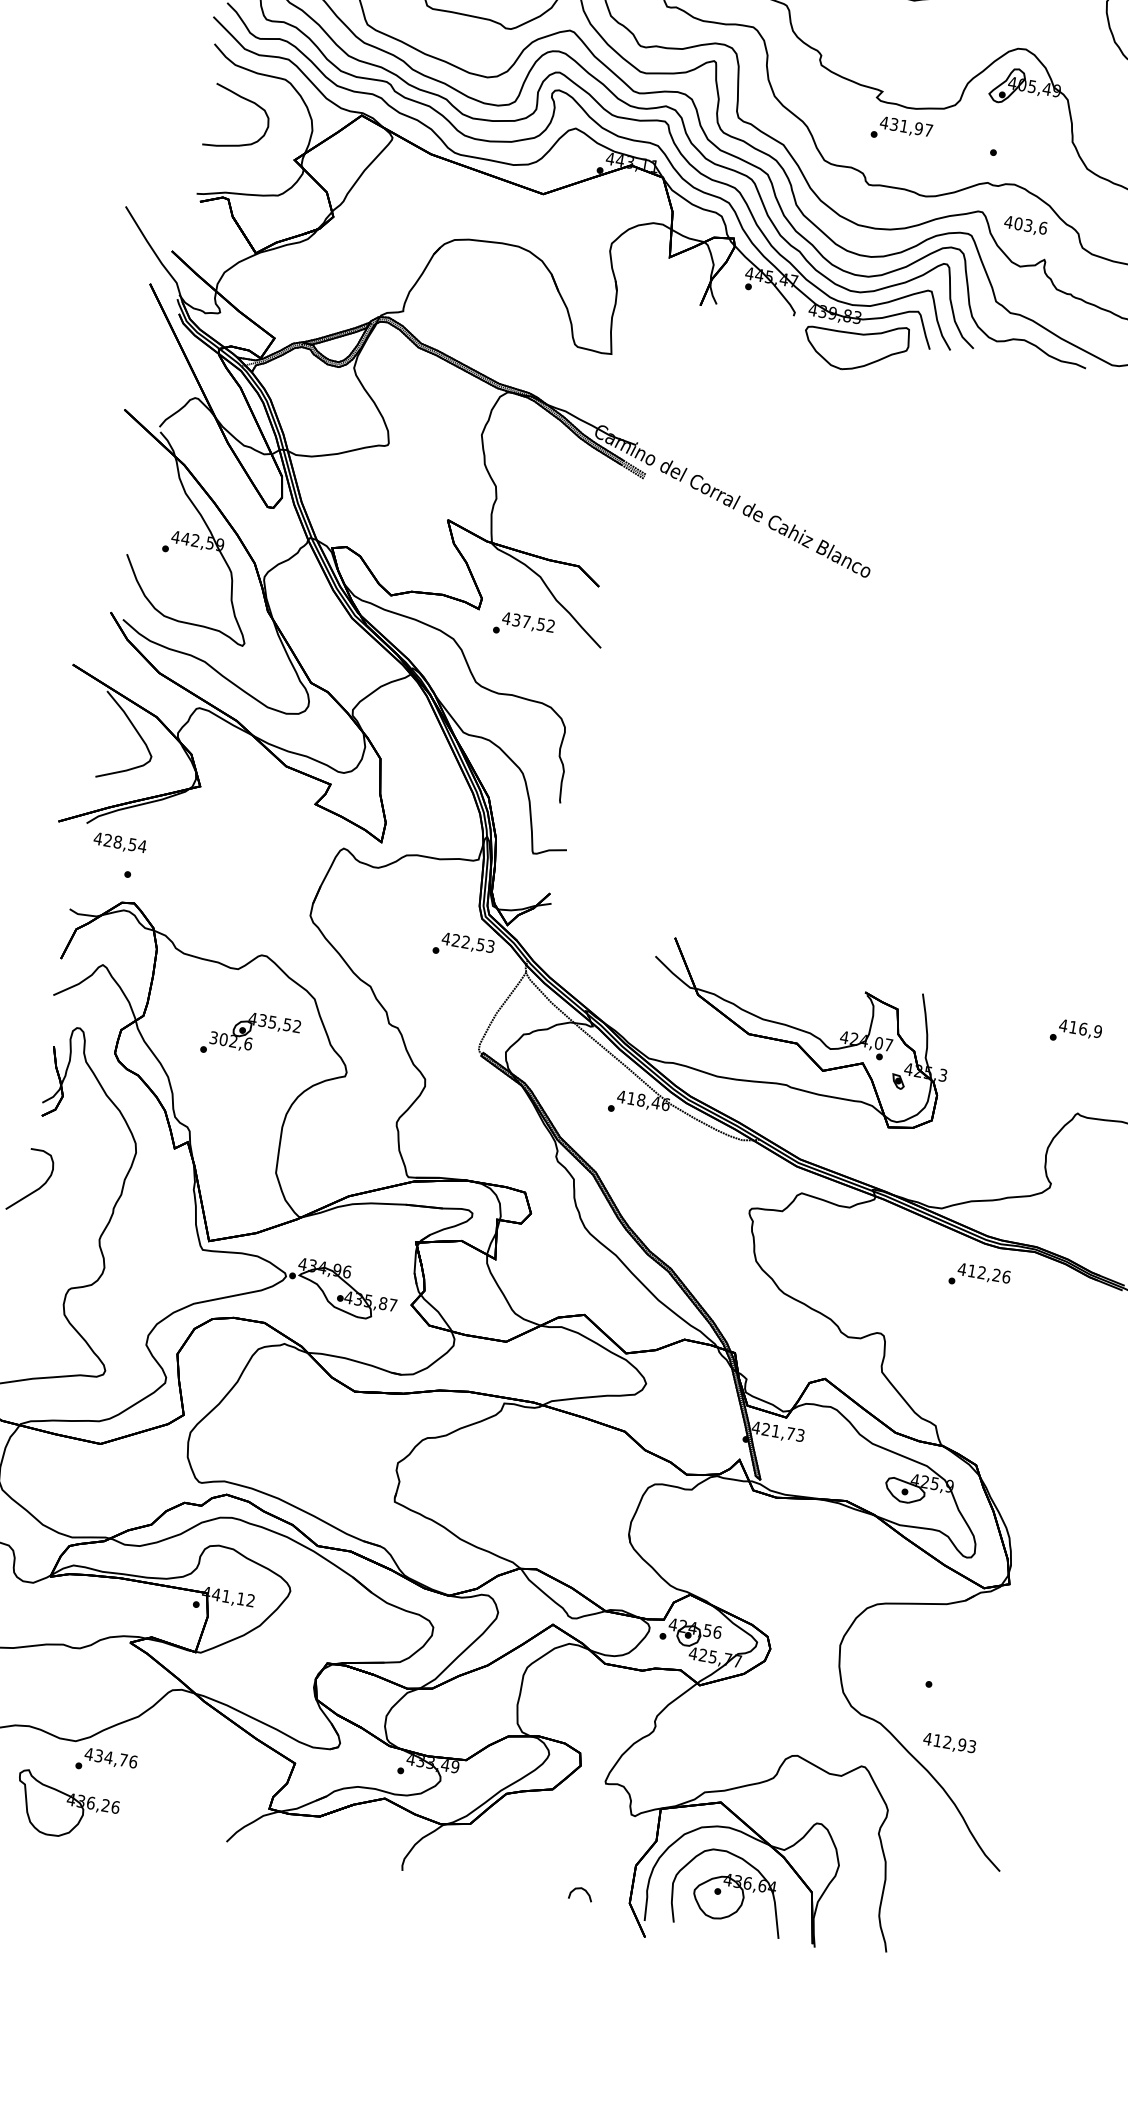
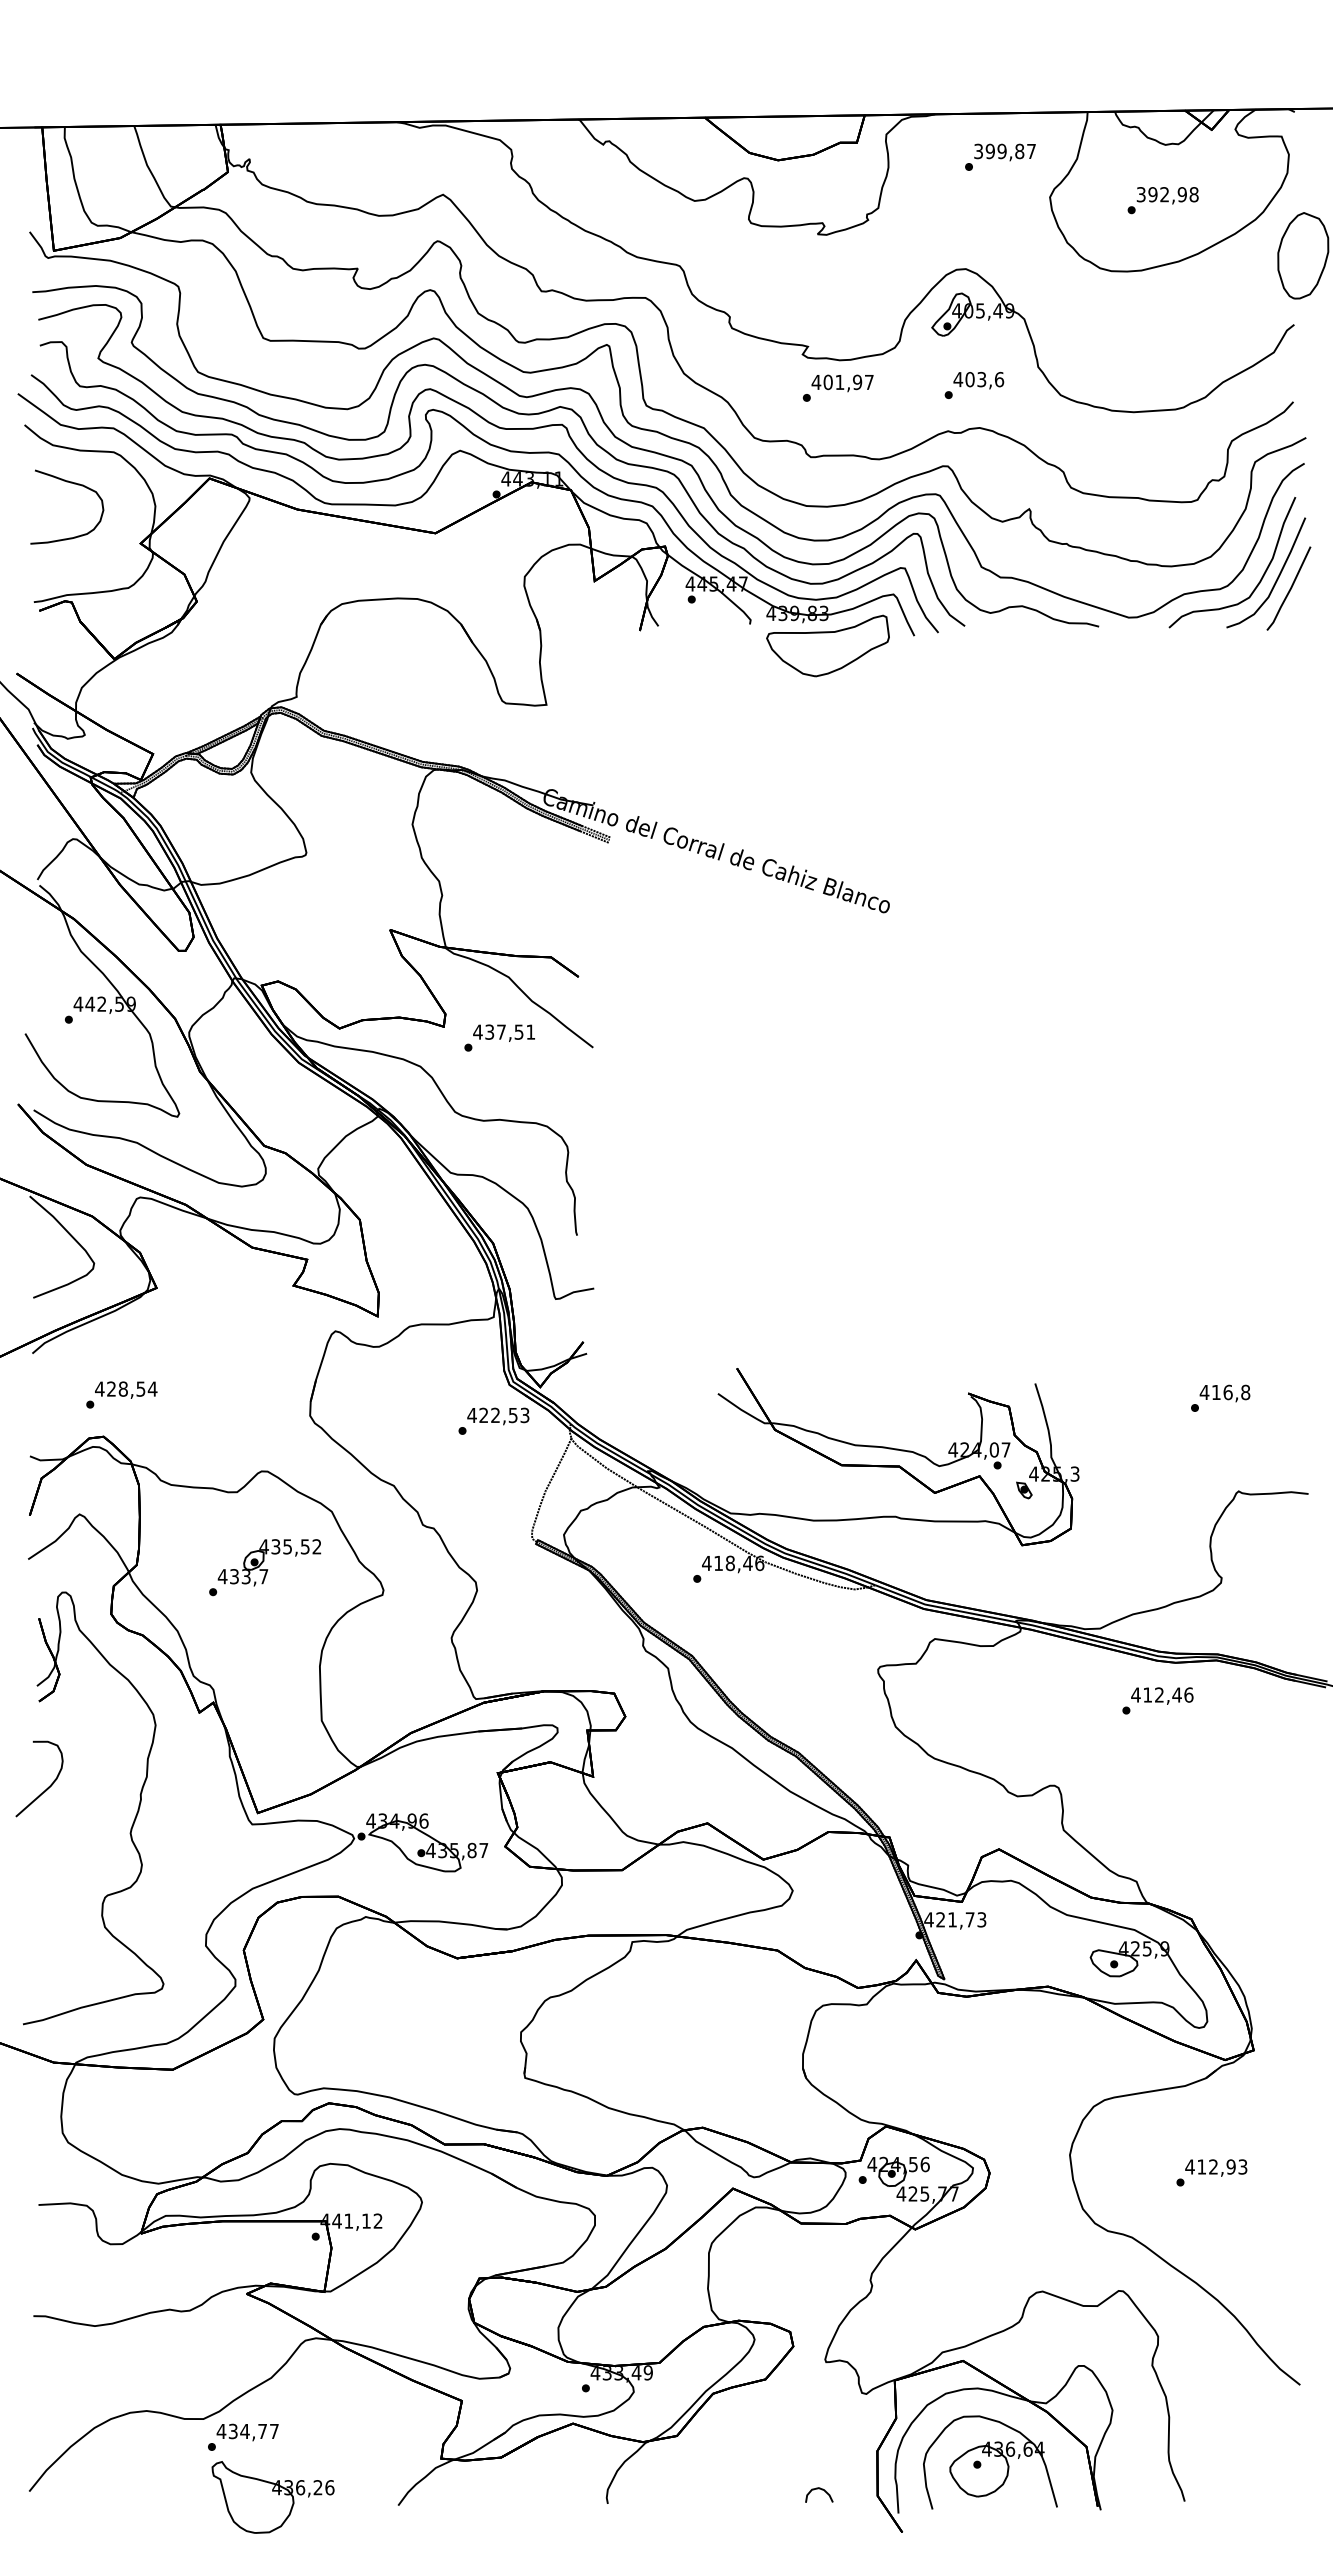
text: (893, 124) -> (827, 382), 431,97 -> 401,97
text: (1025, 225) -> (978, 380), moved
text: (550, 625) -> (530, 1031), 437,52 -> 437,51
text: (120, 842) -> (126, 1389), moved
text: (1097, 1031) -> (1245, 1392), 416,9 -> 416,8
text: (230, 1040) -> (242, 1576), 302,6 -> 433,7
text: (996, 1274) -> (1176, 1694), 412,26 -> 412,46
text: (949, 1743) -> (1216, 2167), moved
text: (133, 1761) -> (274, 2431), 434,76 -> 434,77
part: (66, 1807) -> (272, 2497), moved

